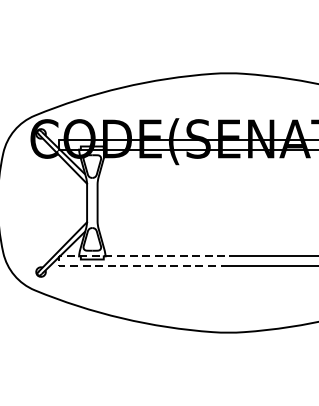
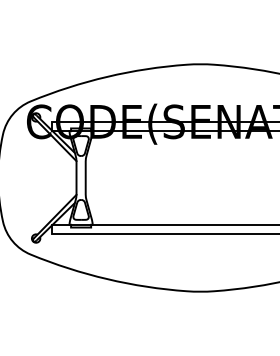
line: (58, 260) -> (51, 228), dashed -> solid

